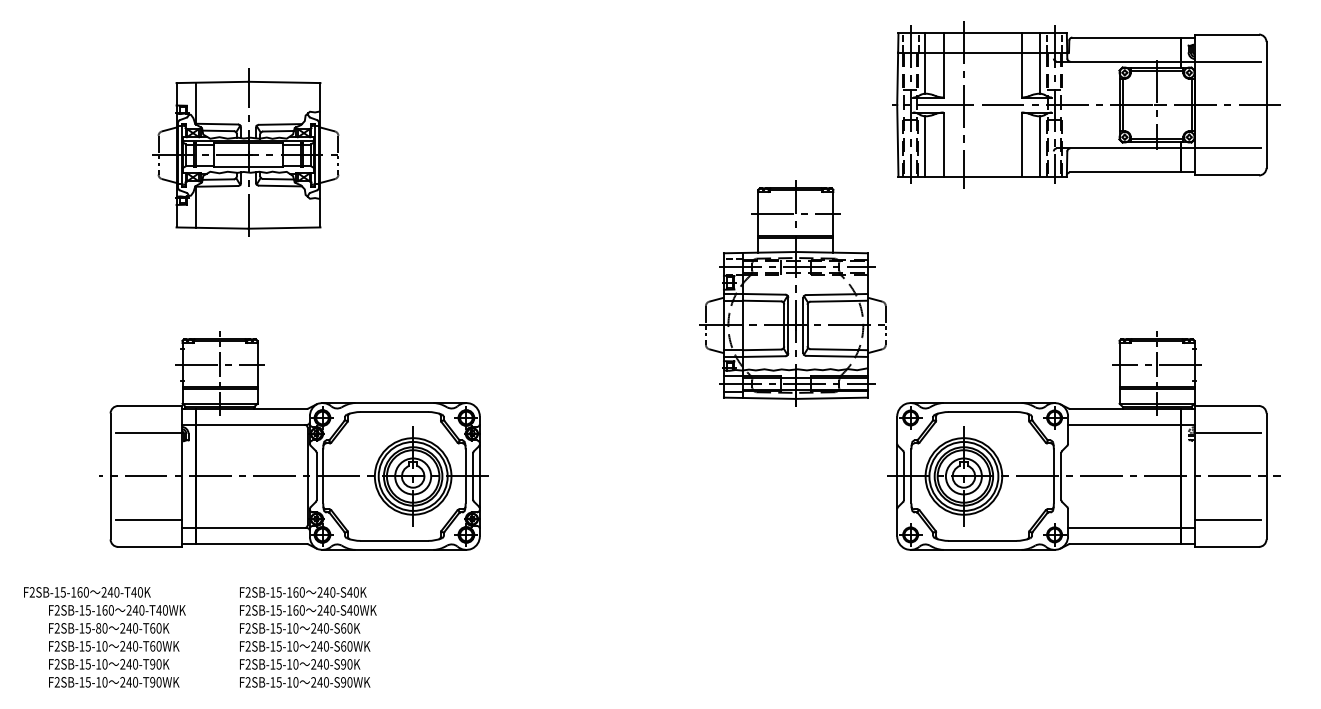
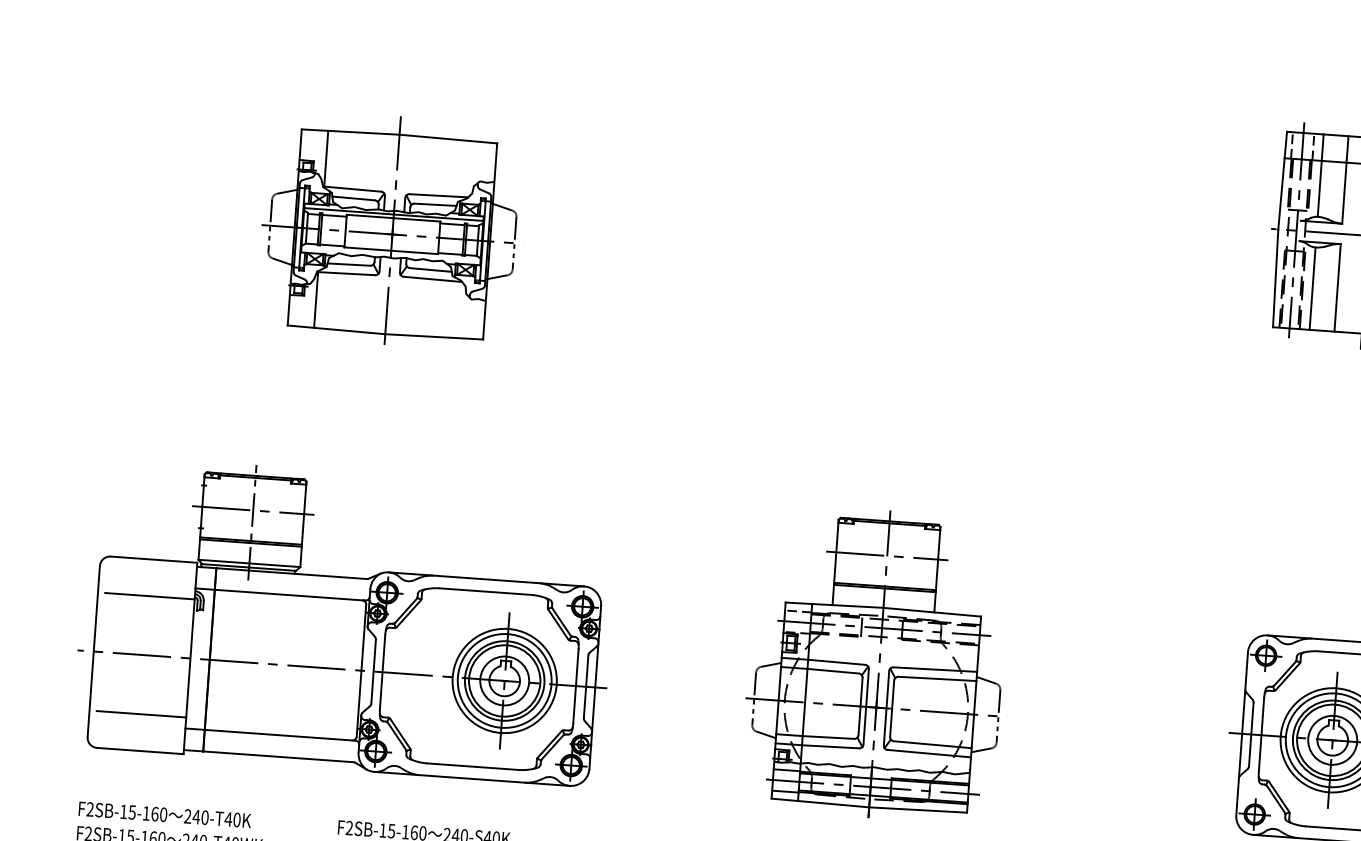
part: (792, 293) -> (874, 663), moved
part: (293, 440) -> (345, 620), moved
text: (87, 592) -> (165, 815), moved

